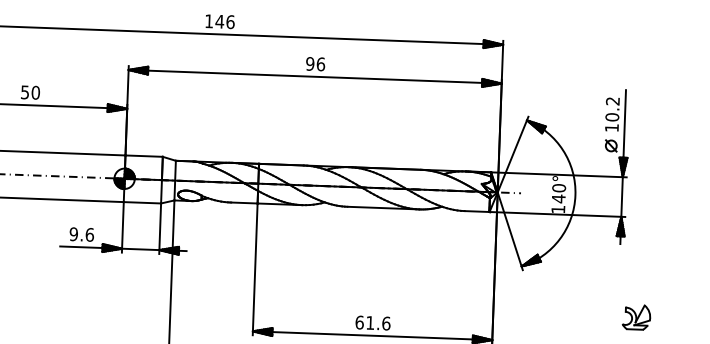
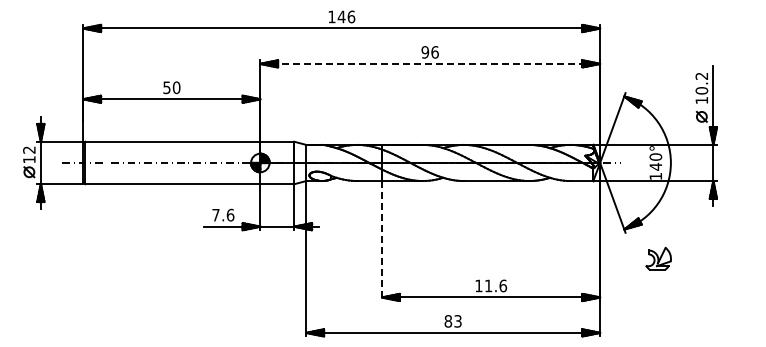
line: (315, 76) -> (430, 63), solid -> dashed
text: (73, 233) -> (215, 214), 9.6 -> 7.6
line: (255, 269) -> (382, 241), solid -> dashed
part: (636, 316) -> (658, 258), moved
text: (359, 322) -> (478, 285), 61.6 -> 11.6

